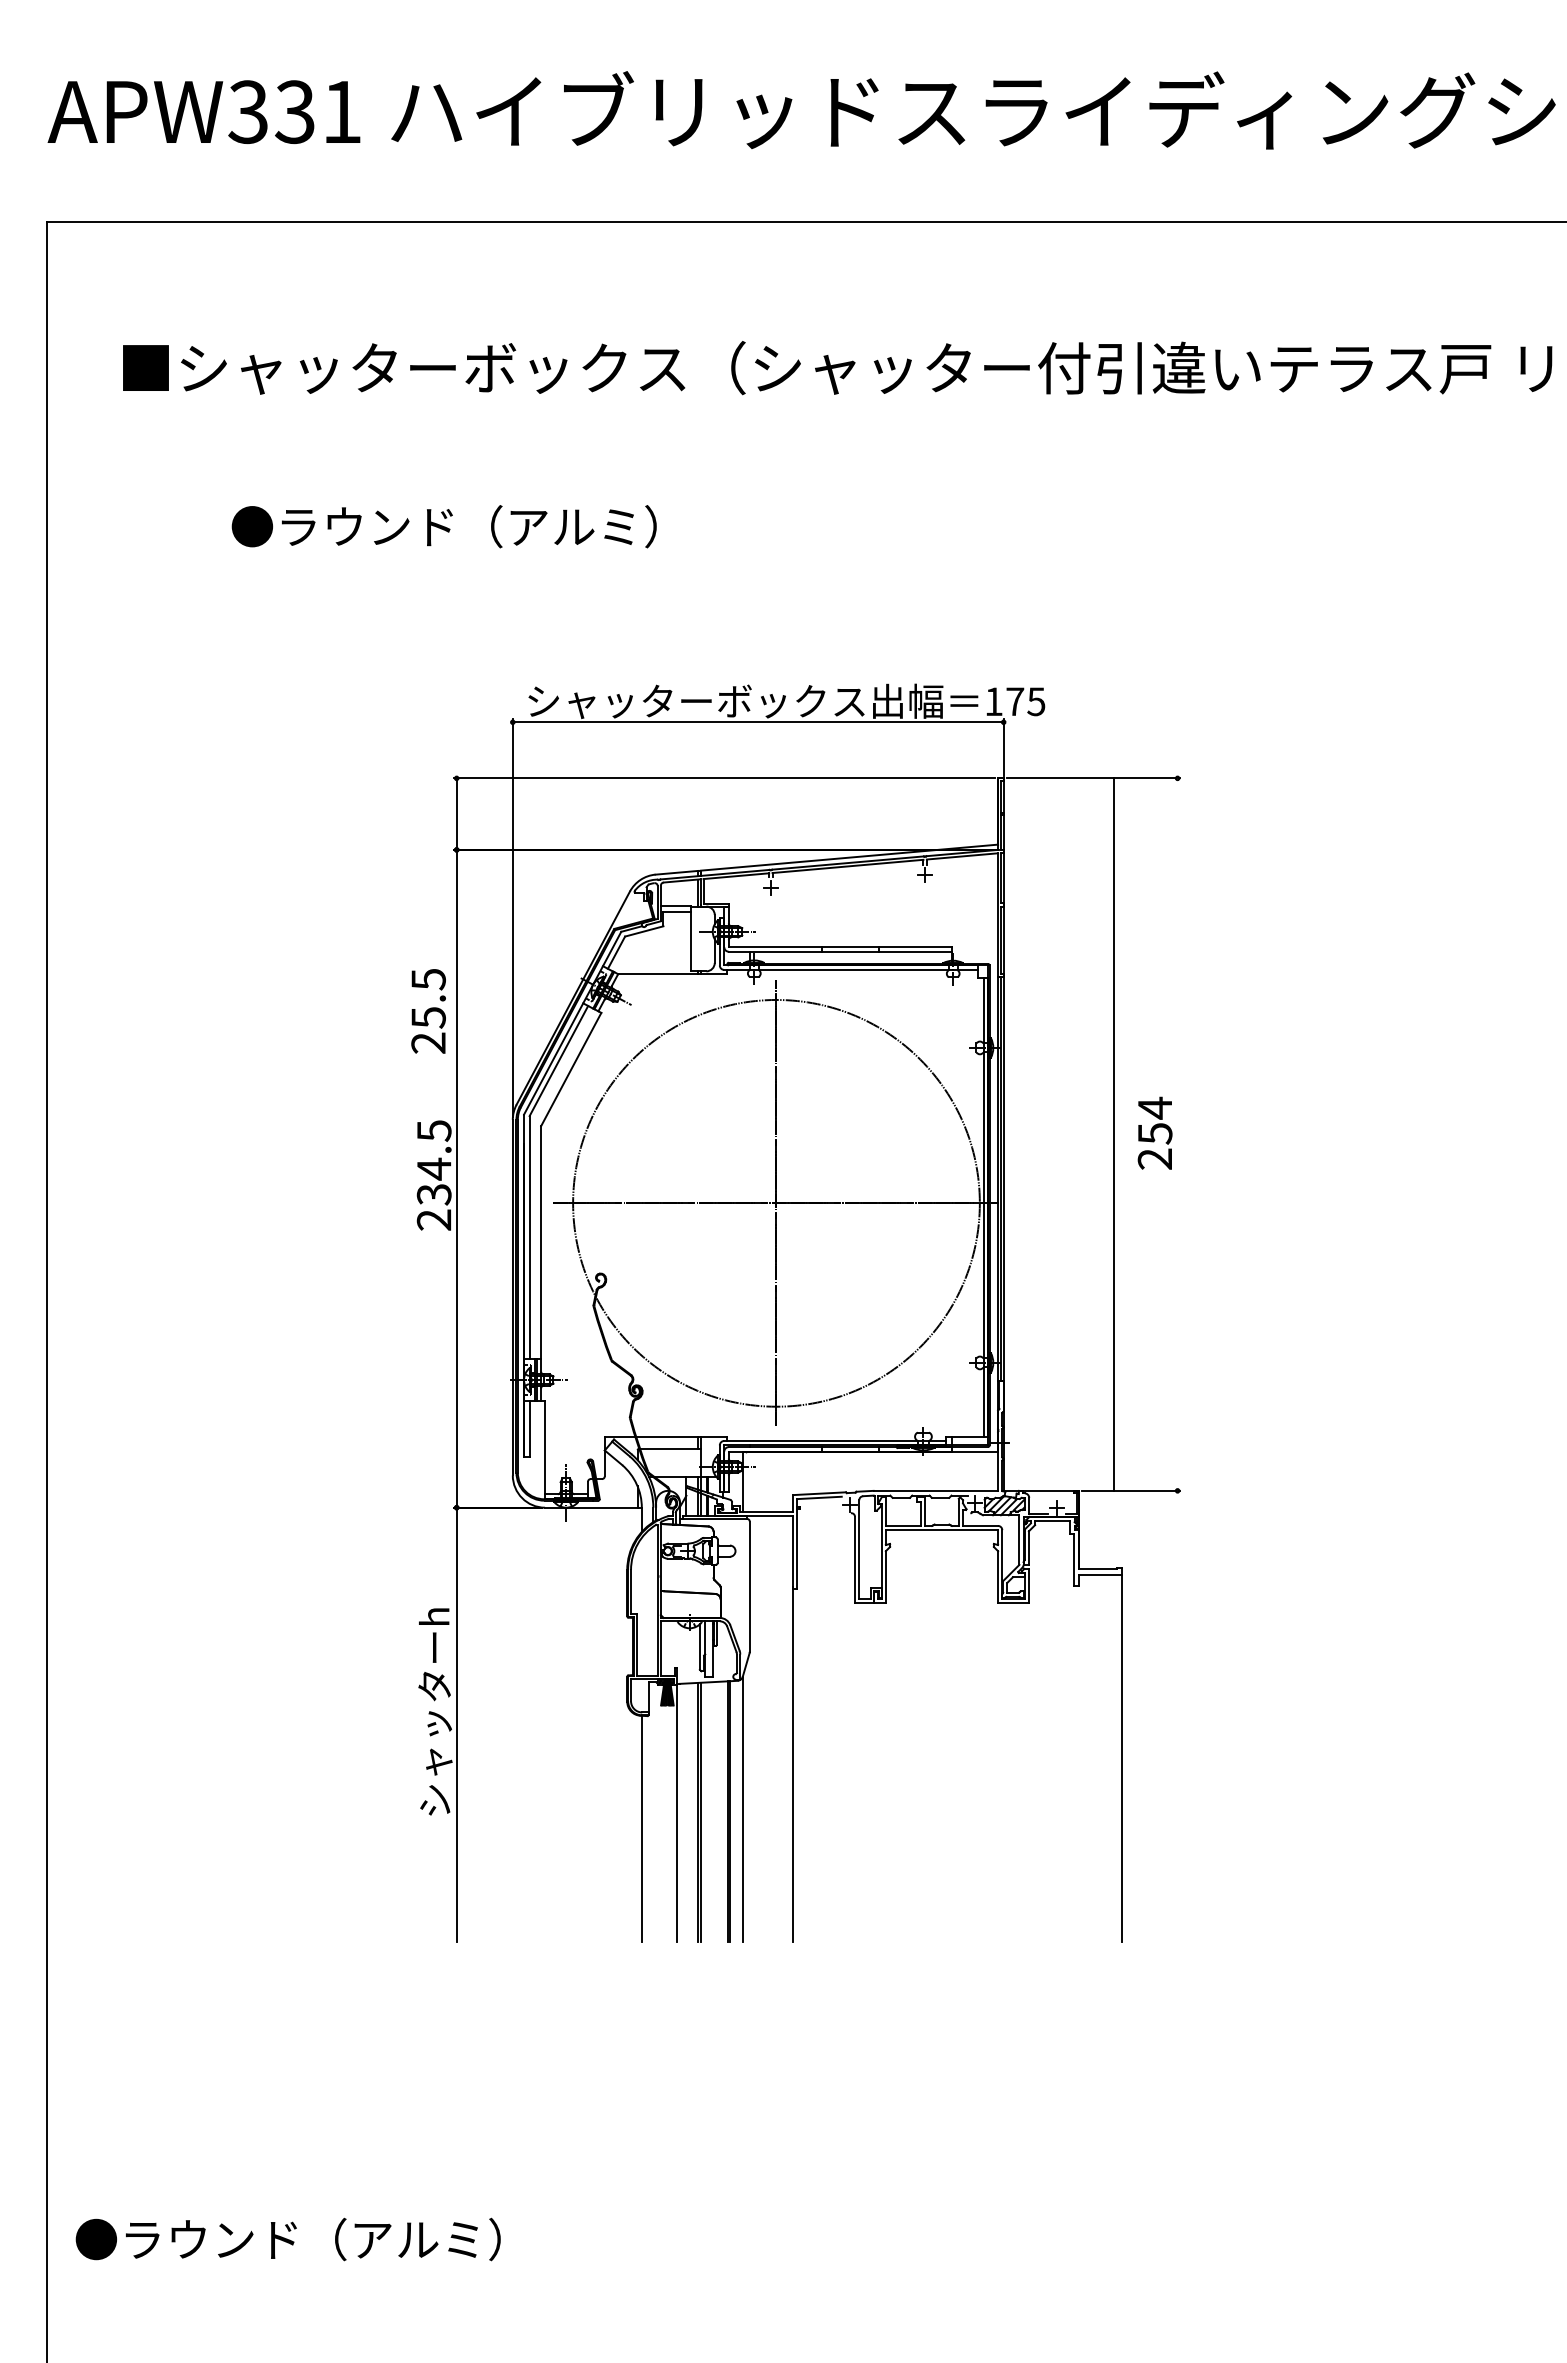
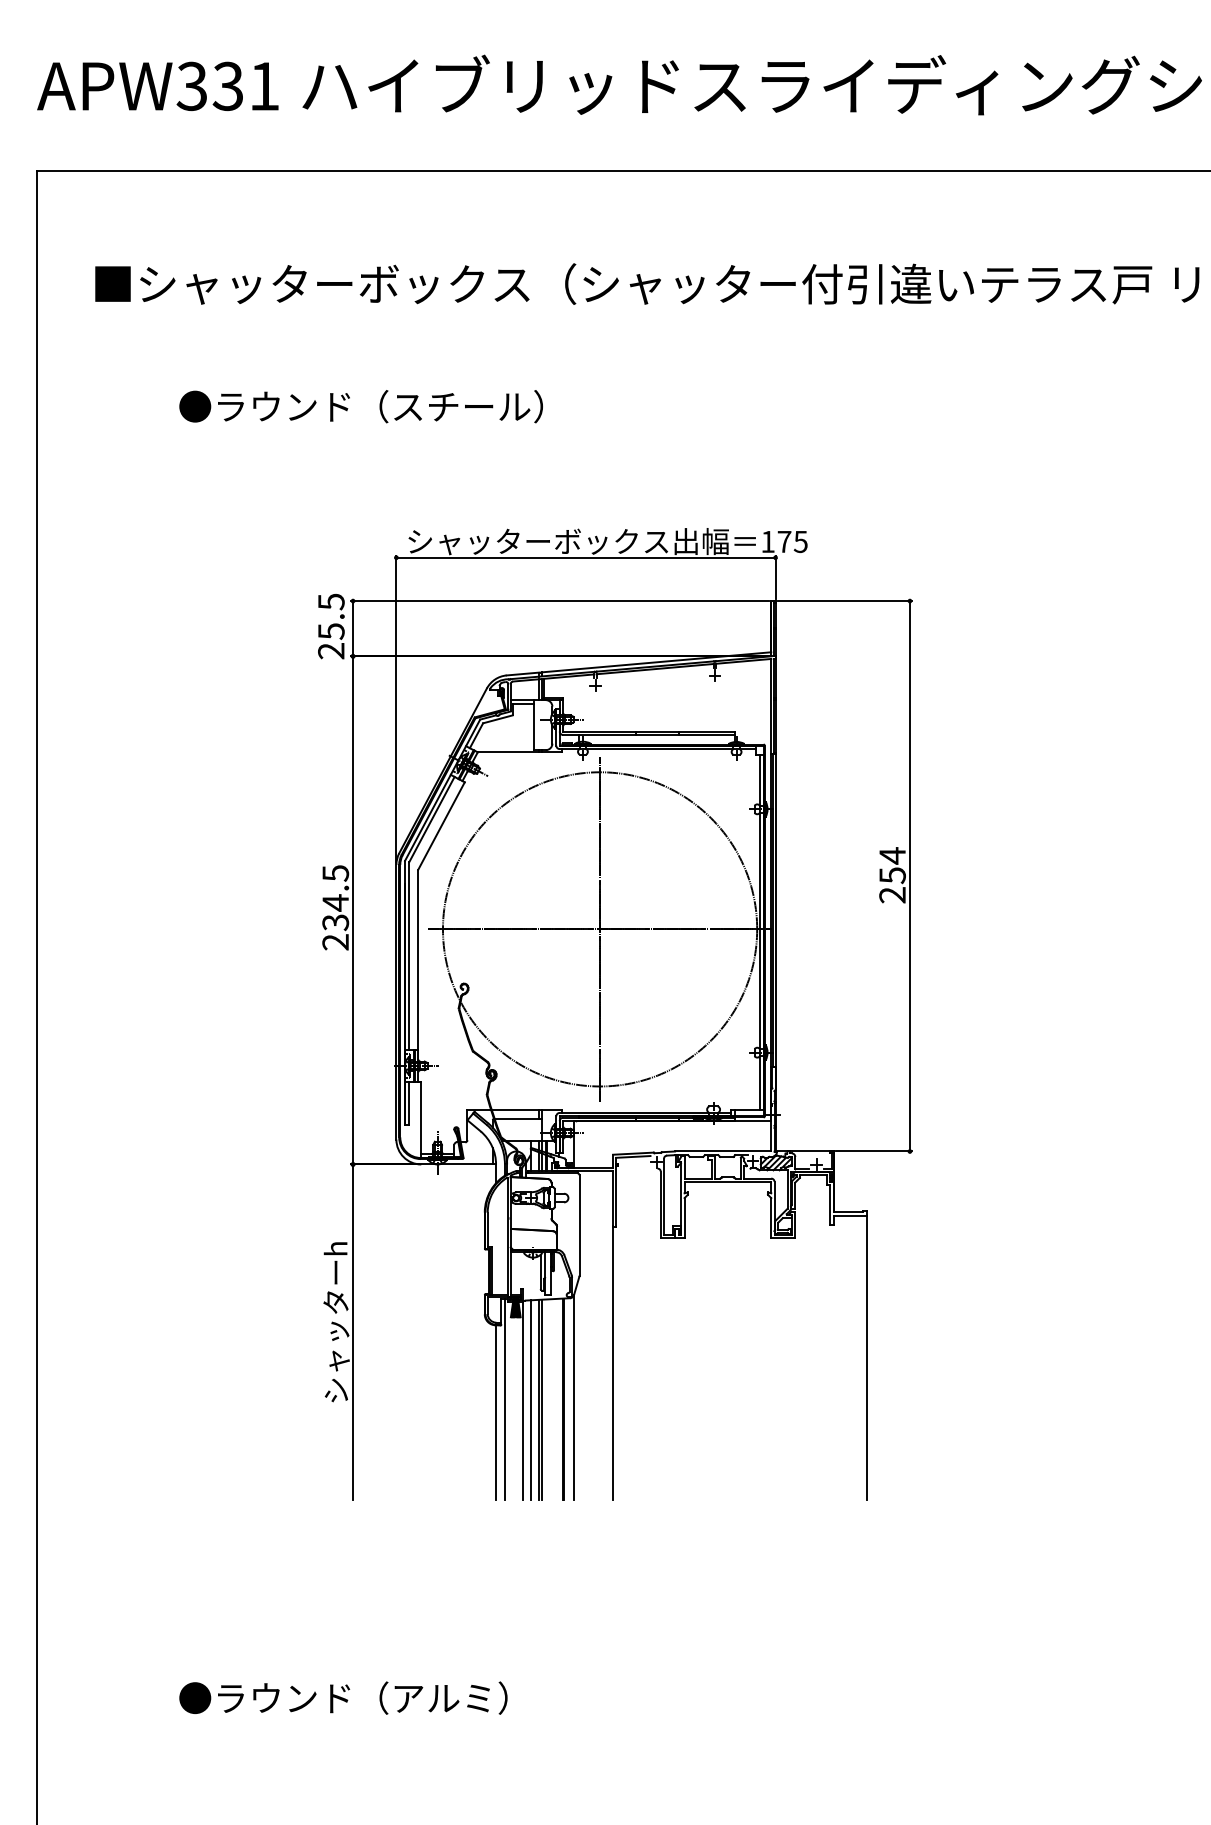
text: (606, 526) -> (468, 406), ●ラウンド（アルミ） -> ●ラウンド（スチール）
text: (428, 1011) -> (331, 626), moved
line: (1113, 1134) -> (909, 876), moved
line: (653, 1812) -> (505, 1399), added
line: (686, 1812) -> (530, 1399), added
text: (287, 2239) -> (342, 1698), moved

